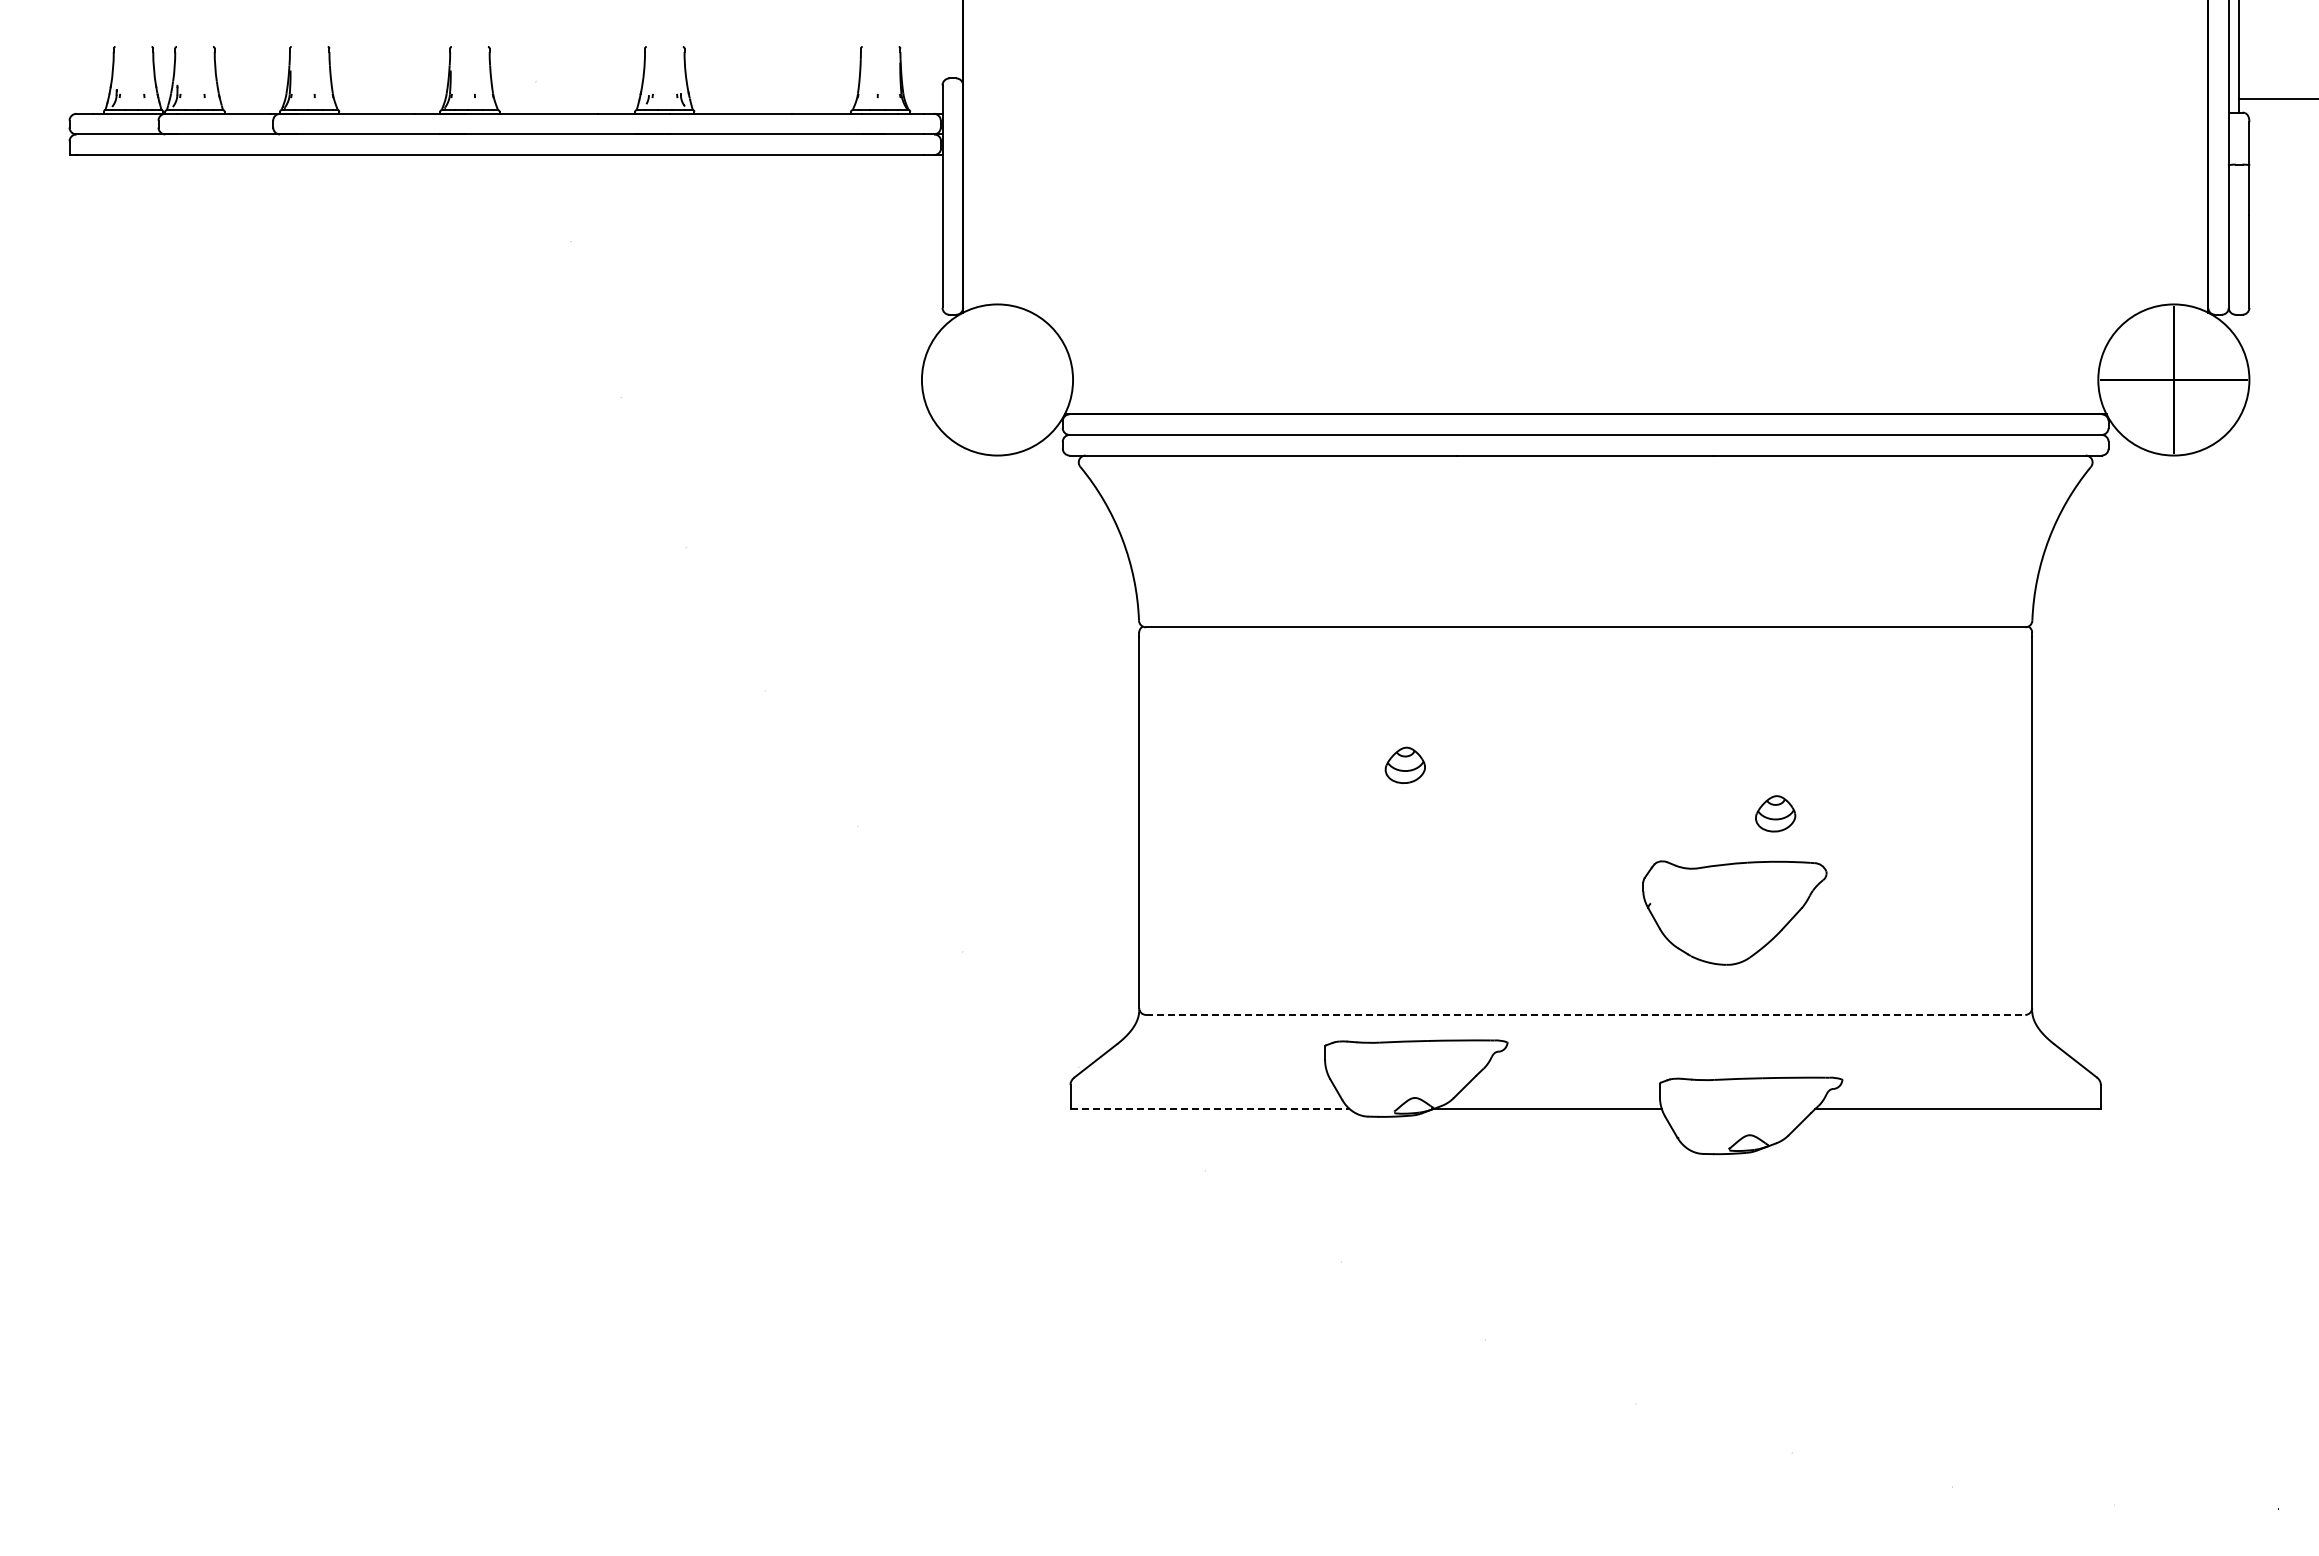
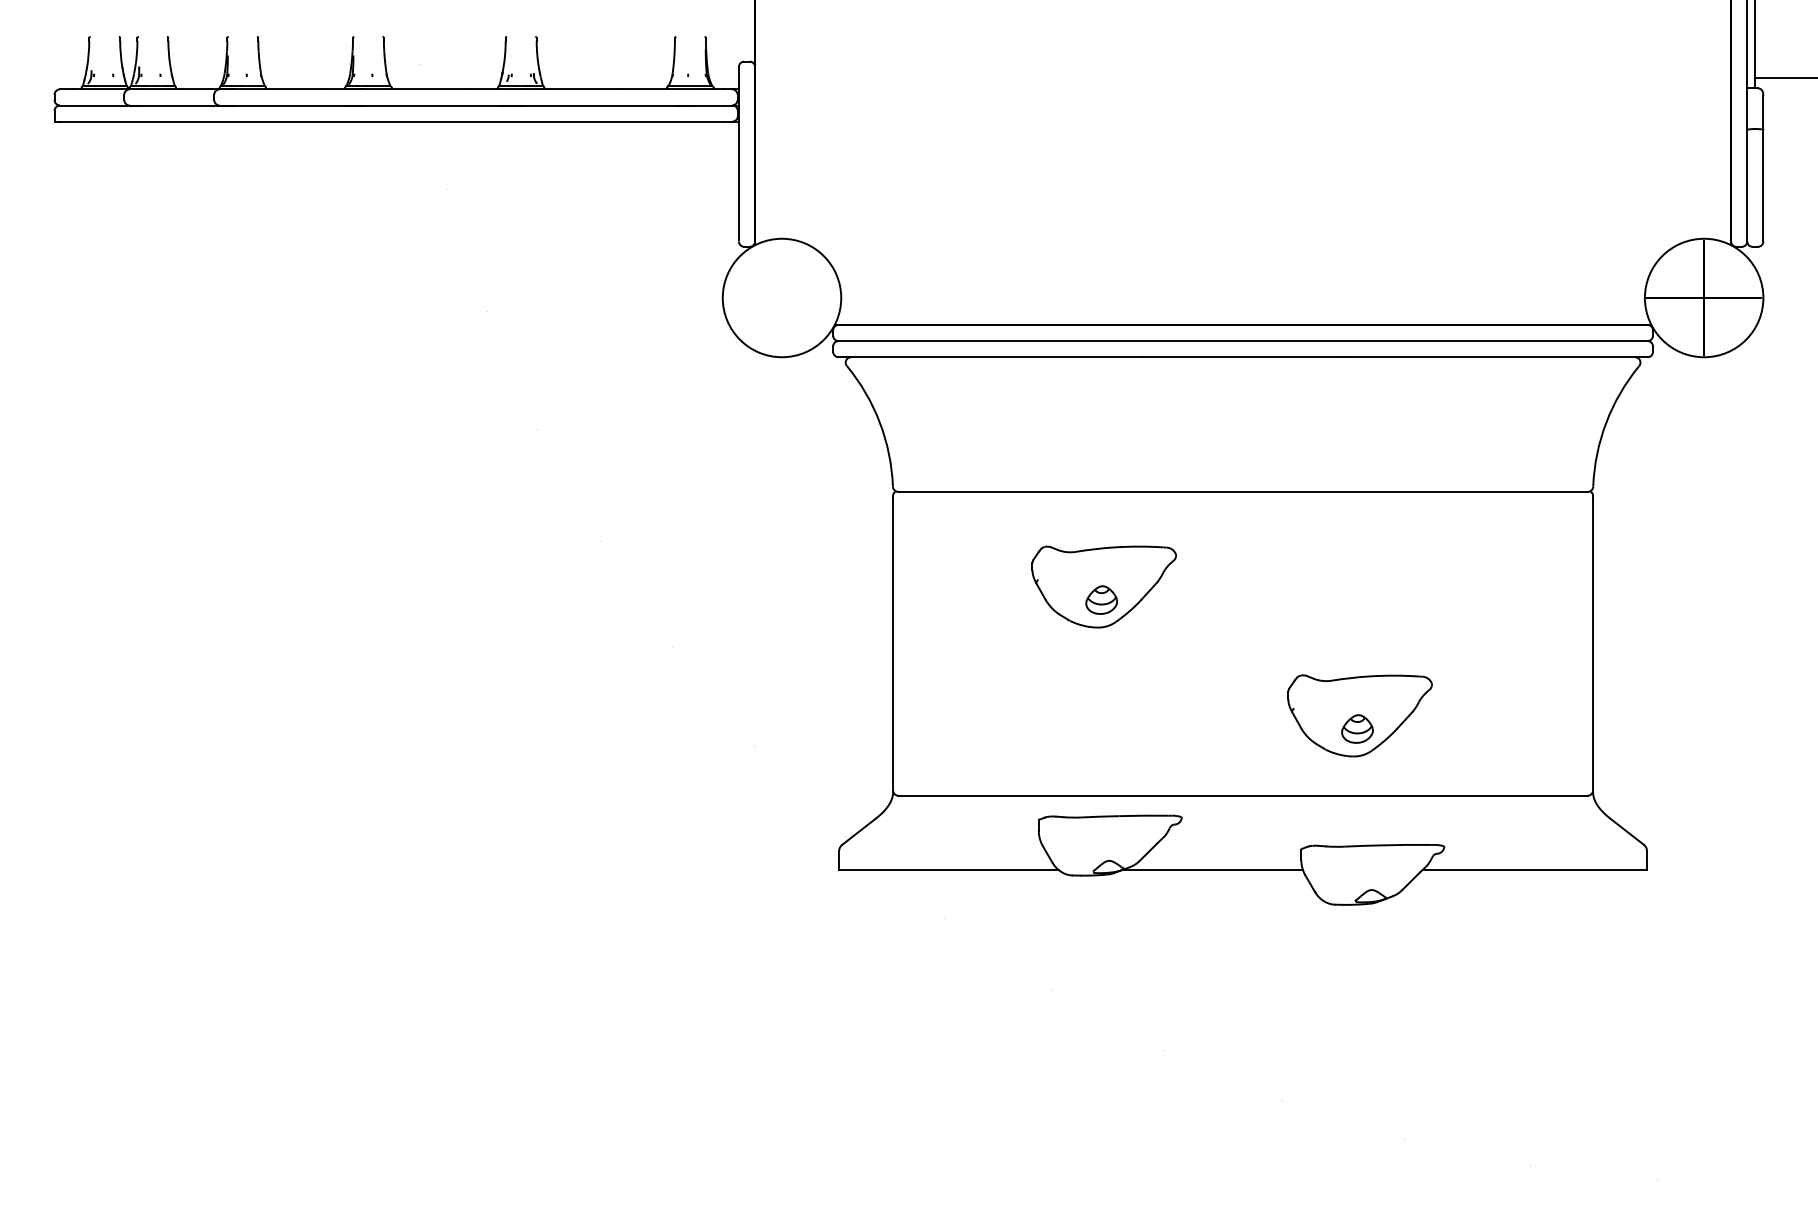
part: (1408, 748) -> (1104, 586), added
part: (1775, 813) -> (1357, 728), moved
line: (1585, 1014) -> (1242, 795), dashed -> solid
line: (1210, 1109) -> (948, 869), dashed -> solid

